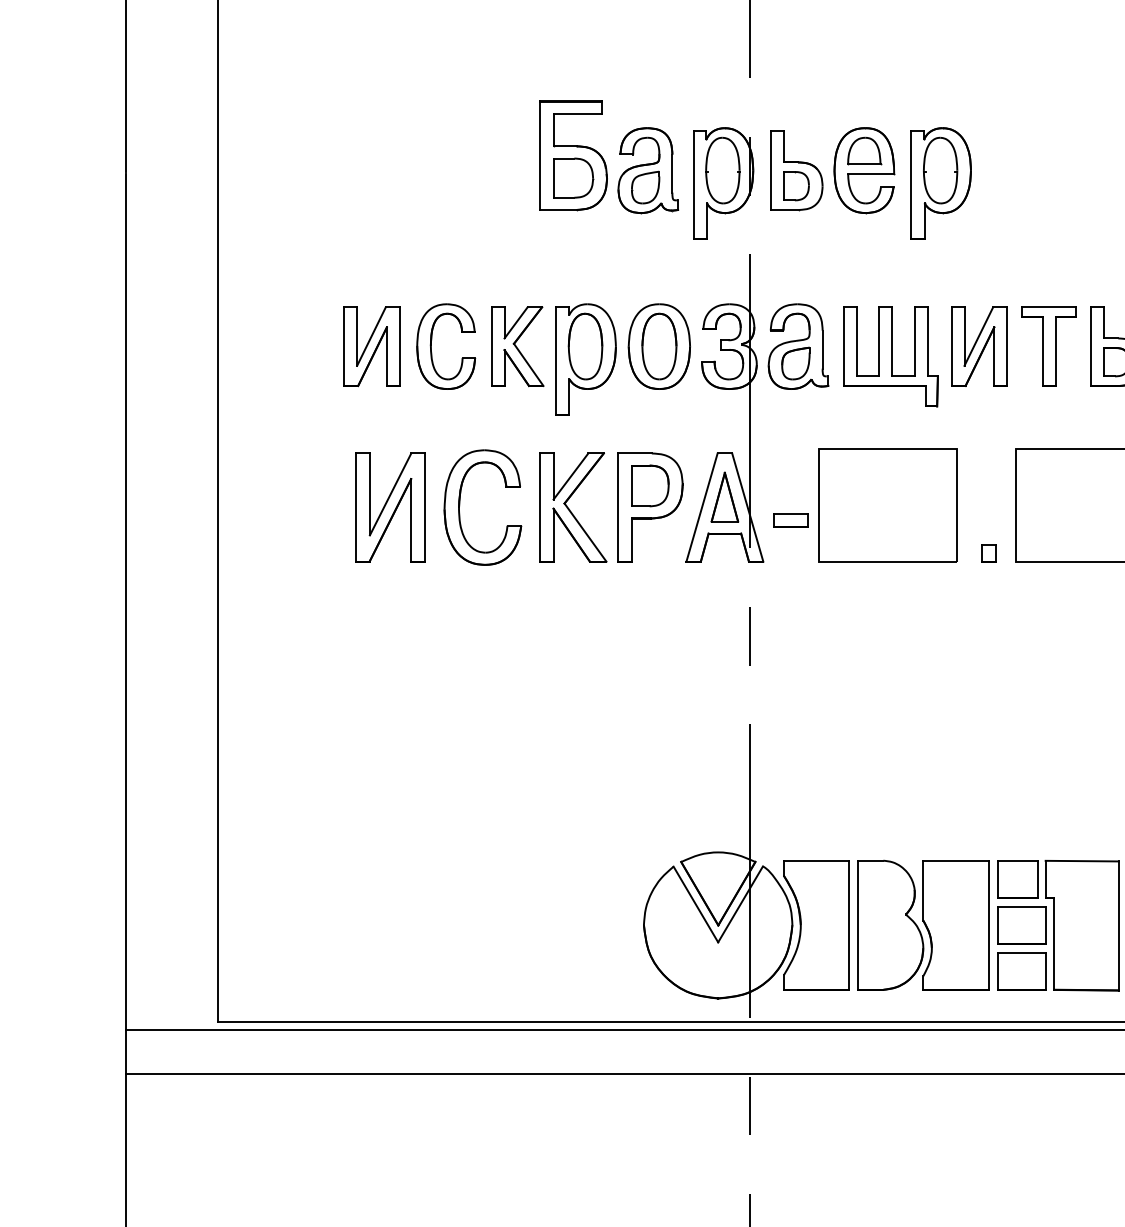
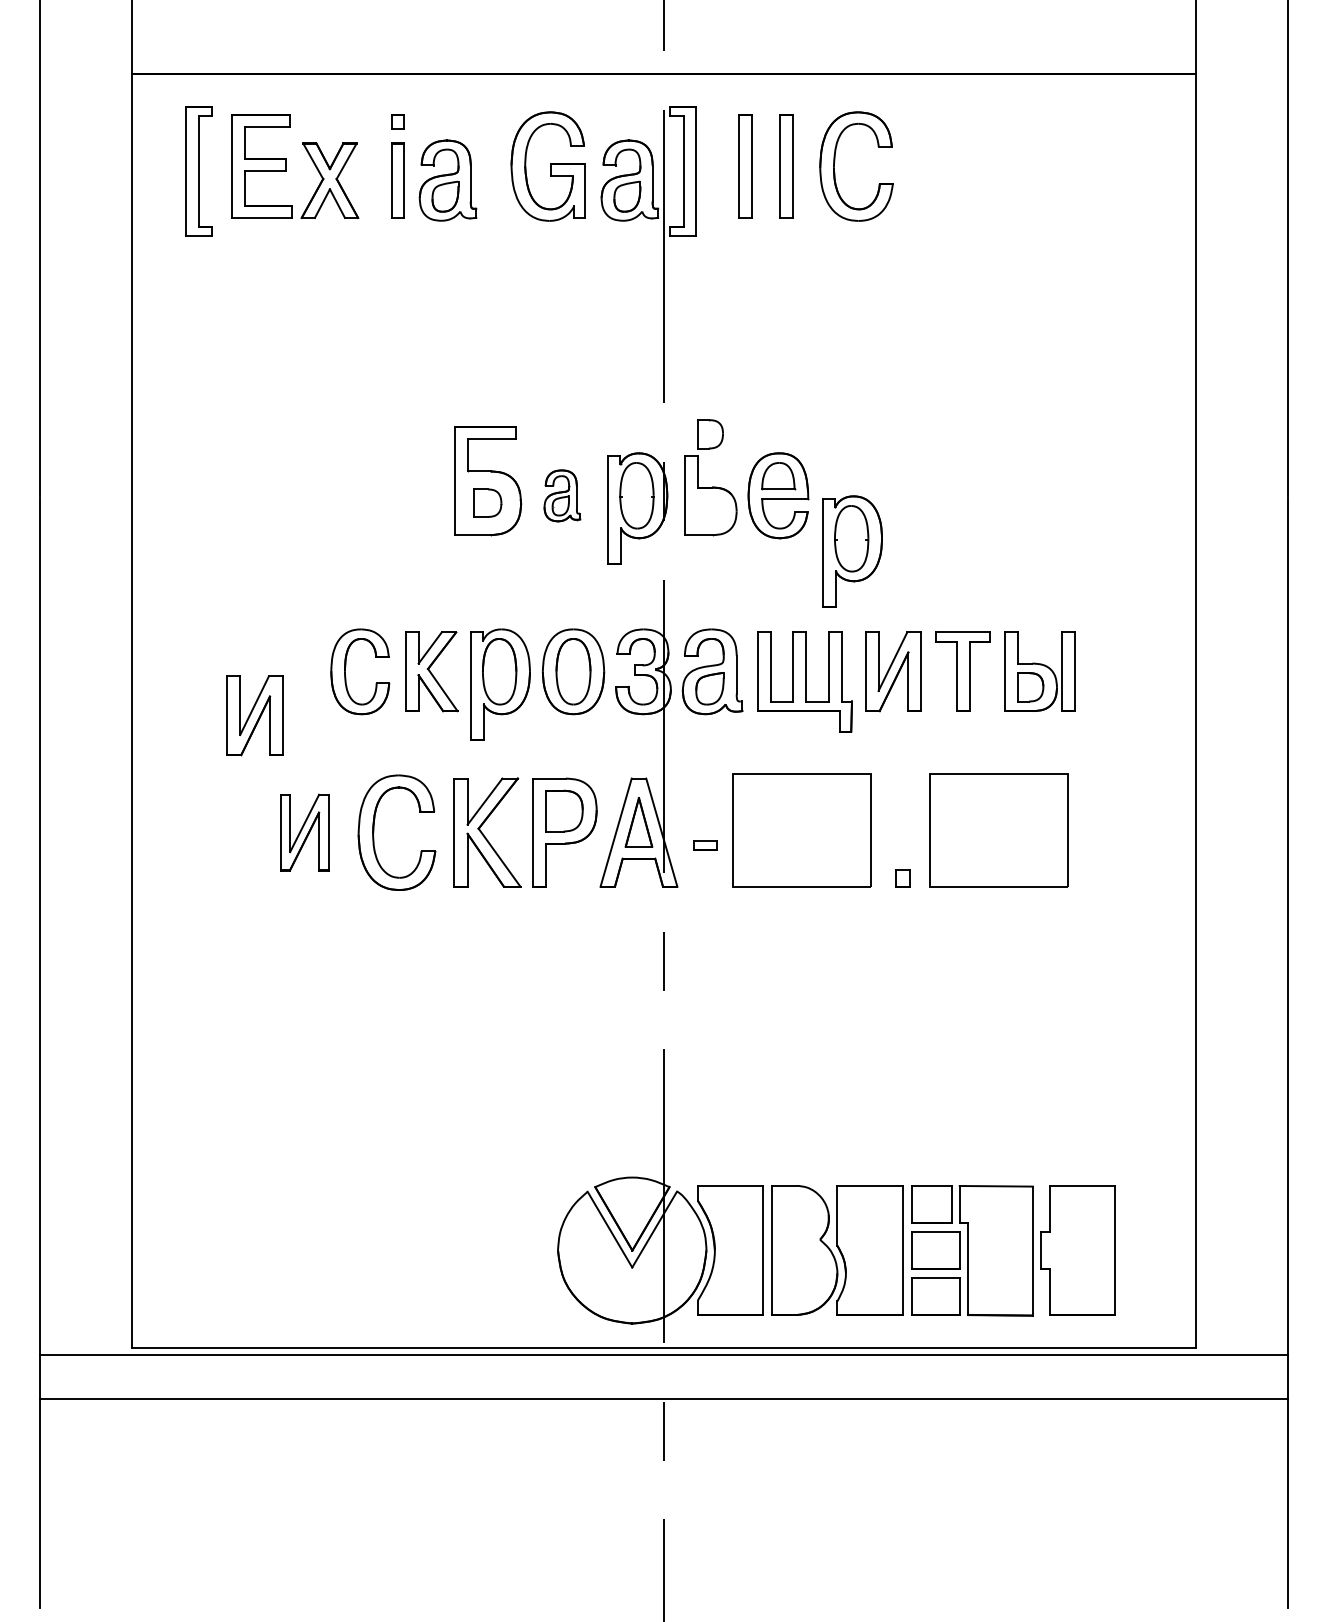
part: (648, 170) -> (562, 495), size x0.6
part: (573, 177) -> (487, 502), size x0.7
part: (941, 183) -> (852, 551), moved
part: (796, 186) -> (710, 434), moved
part: (371, 346) -> (254, 715), moved
part: (390, 507) -> (304, 832), size x0.7
part: (791, 520) -> (705, 845), size x0.7

